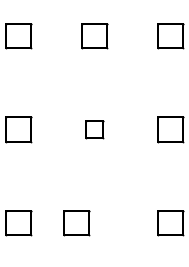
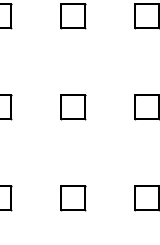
part: (94, 129) -> (72, 107), size x1.43
part: (76, 223) -> (72, 198), moved

